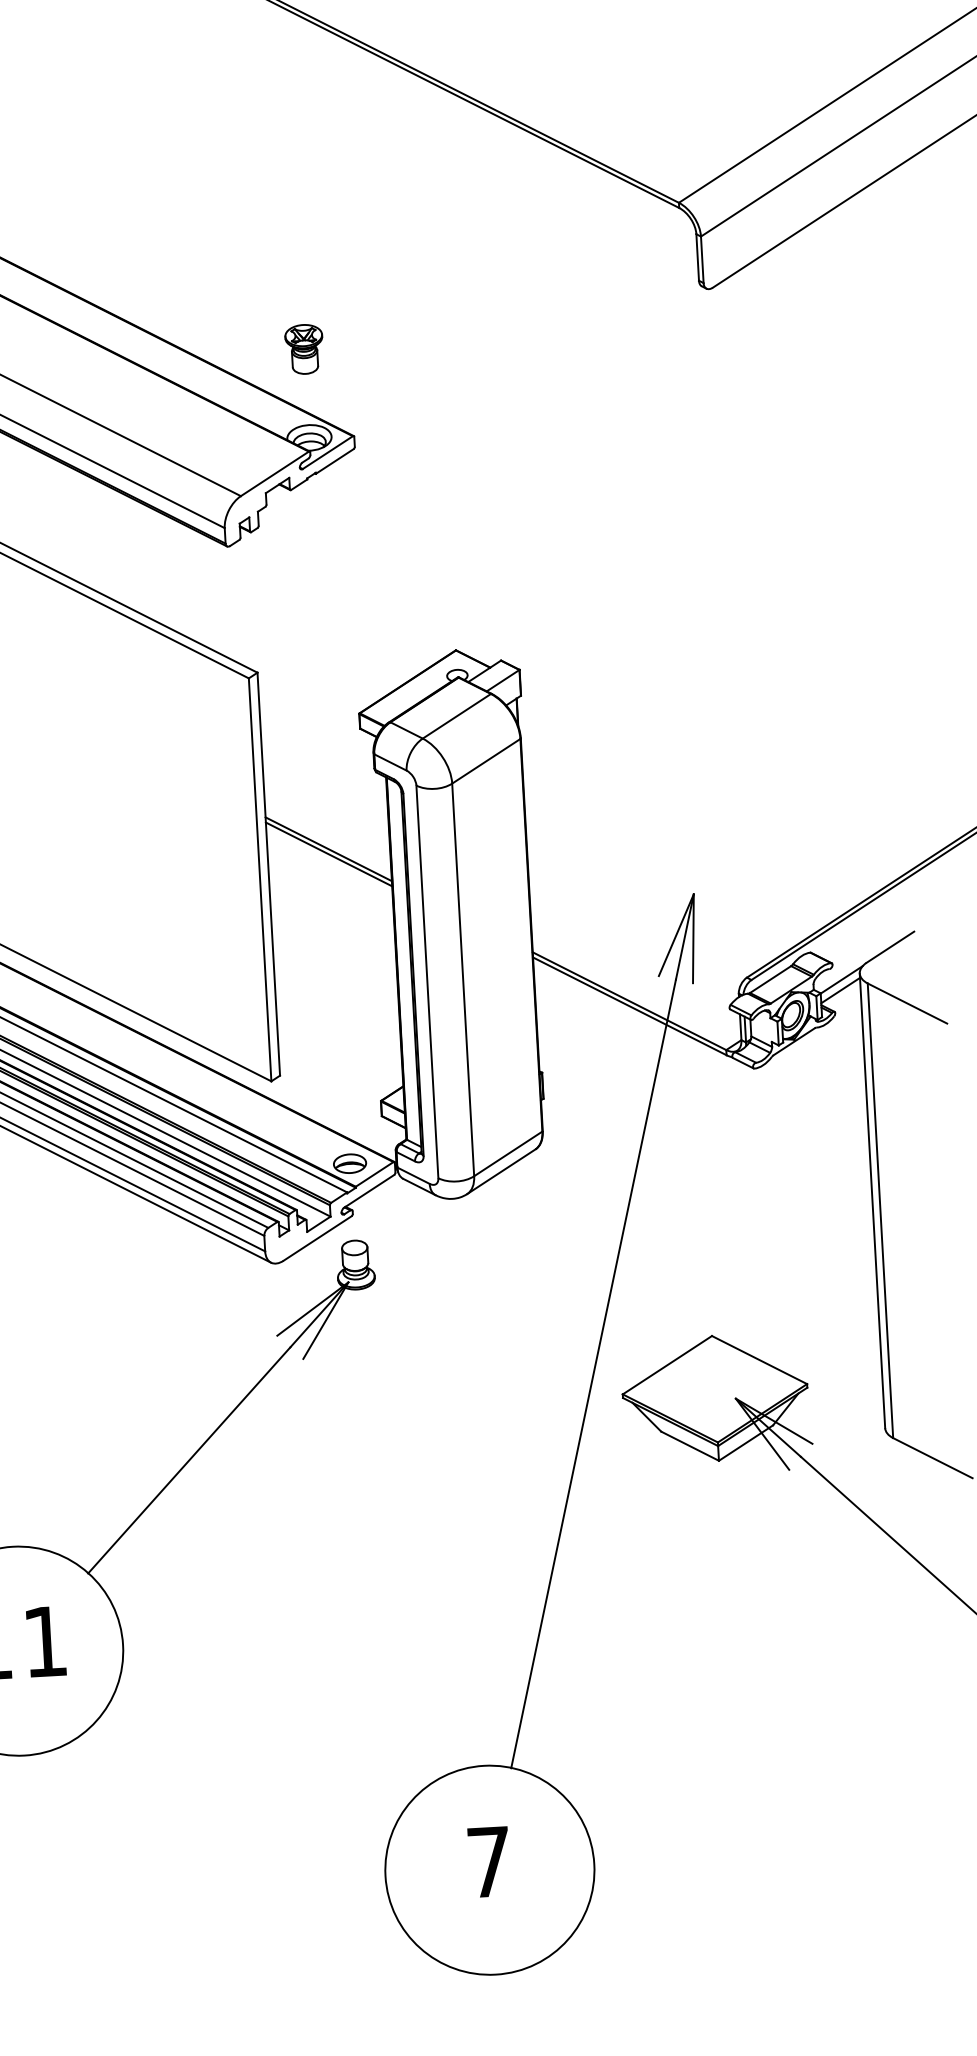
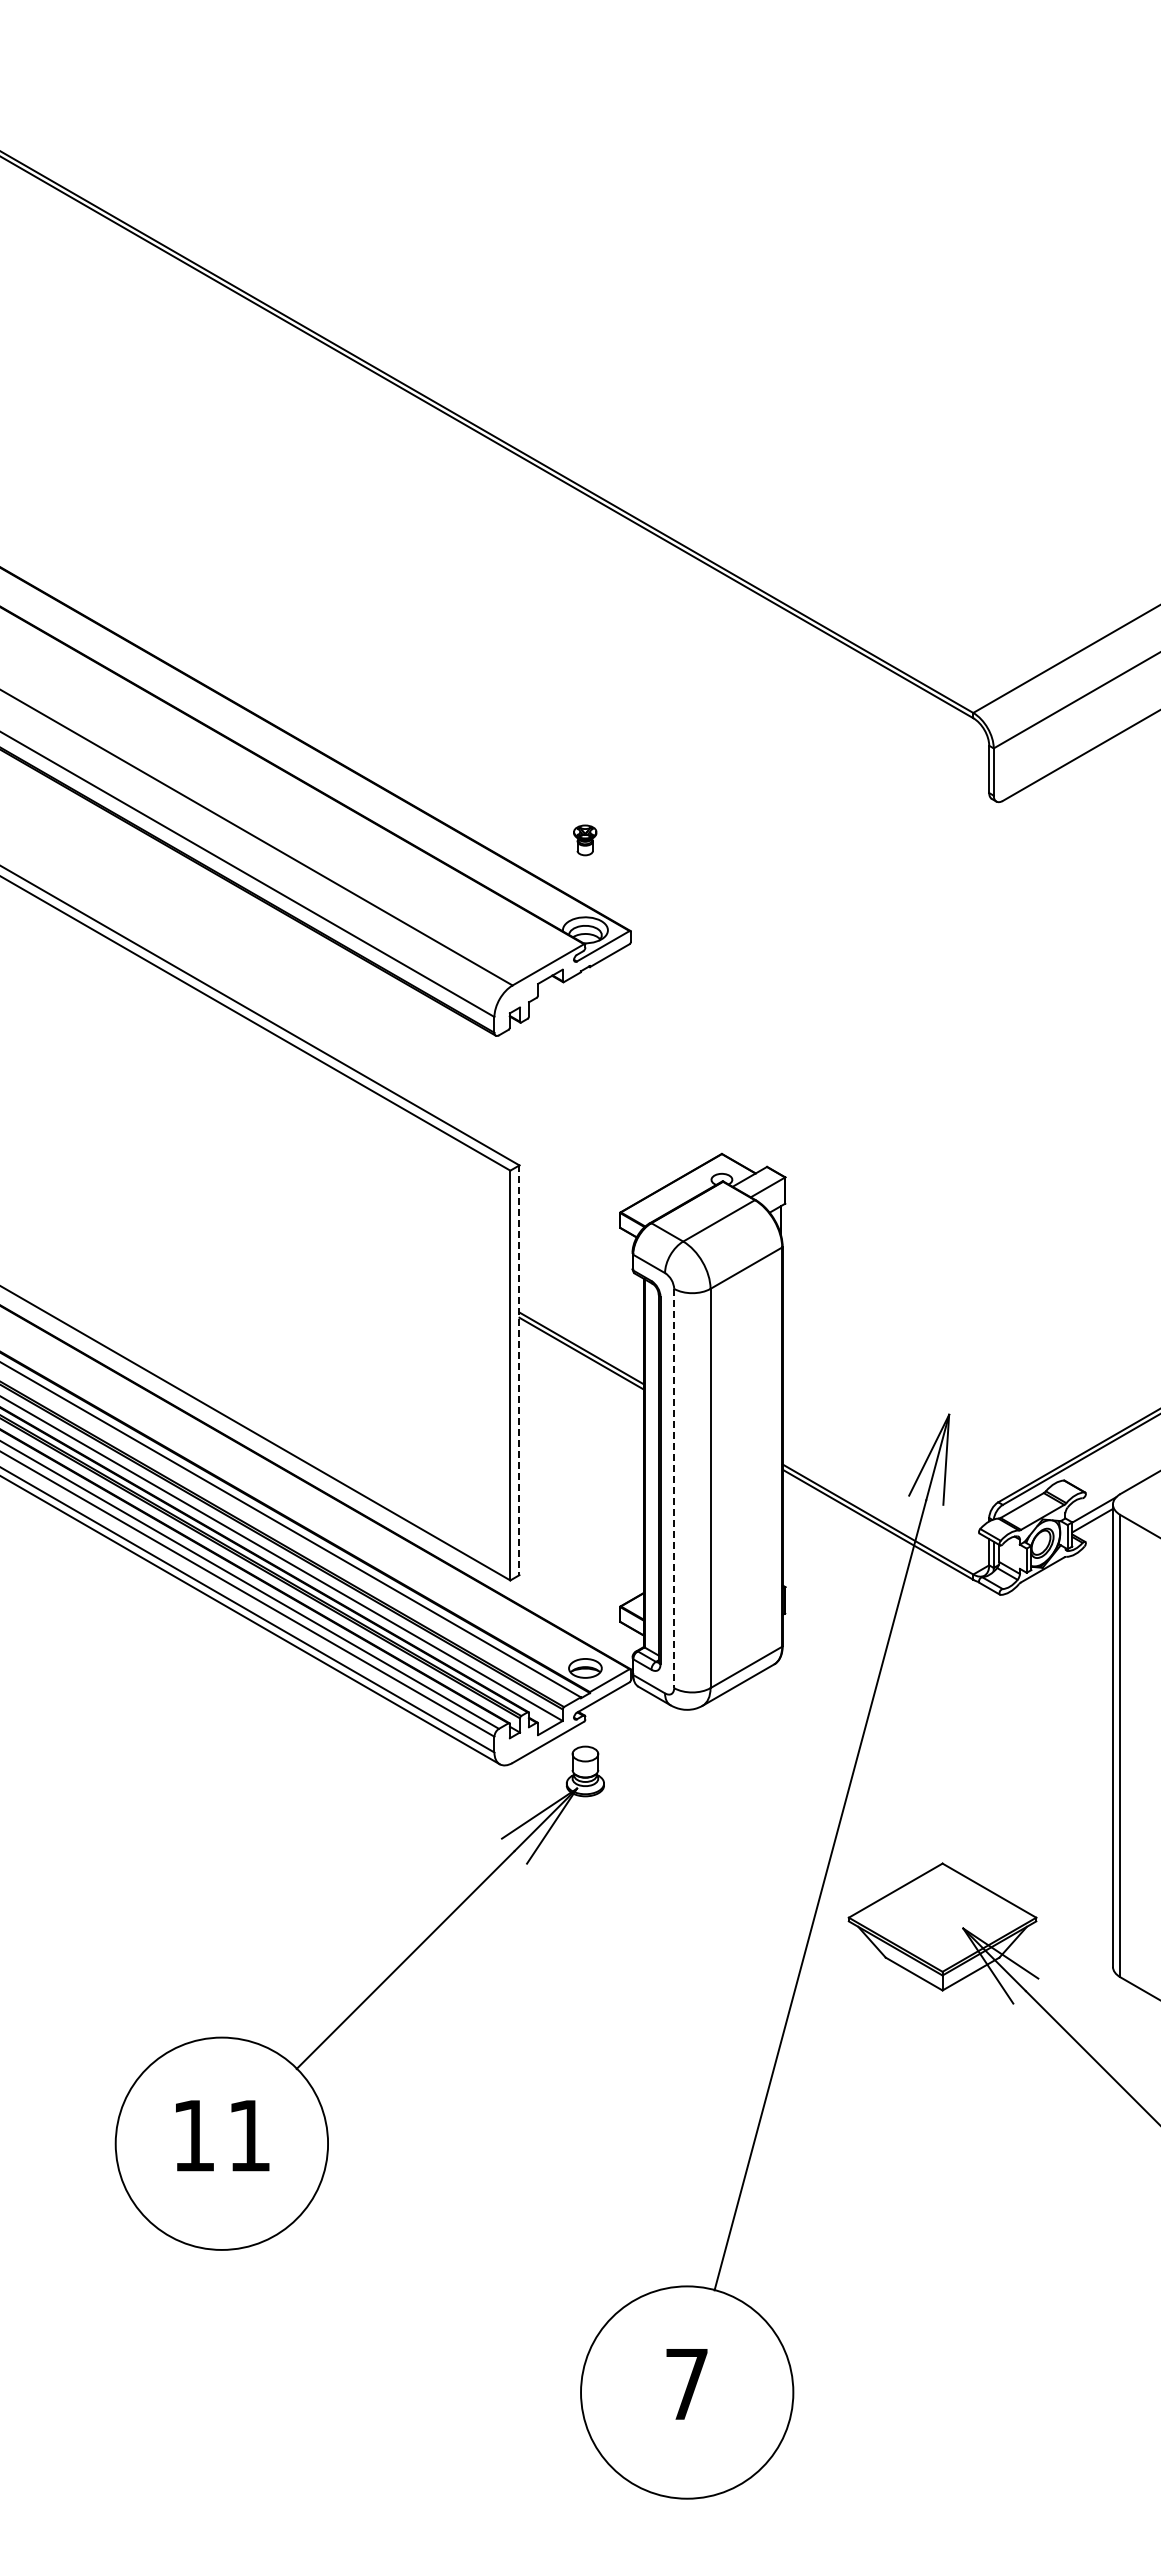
part: (303, 349) -> (584, 840), size x0.6
line: (268, 874) -> (519, 1370), solid -> dashed
line: (427, 981) -> (674, 1488), solid -> dashed

